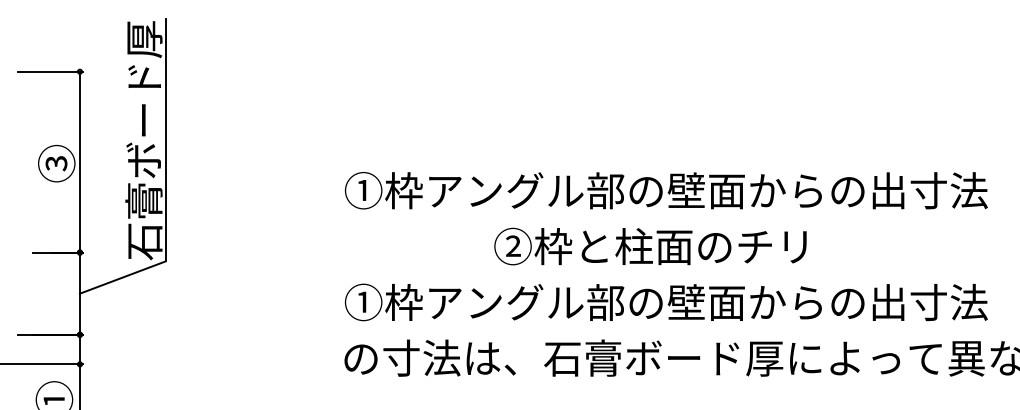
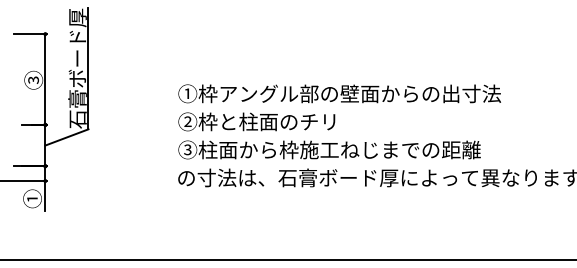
text: (649, 245) -> (256, 121), moved
text: (671, 301) -> (342, 149), ①枠アングル部の壁面からの出寸法 -> ③柱面から枠施工ねじまでの距離

